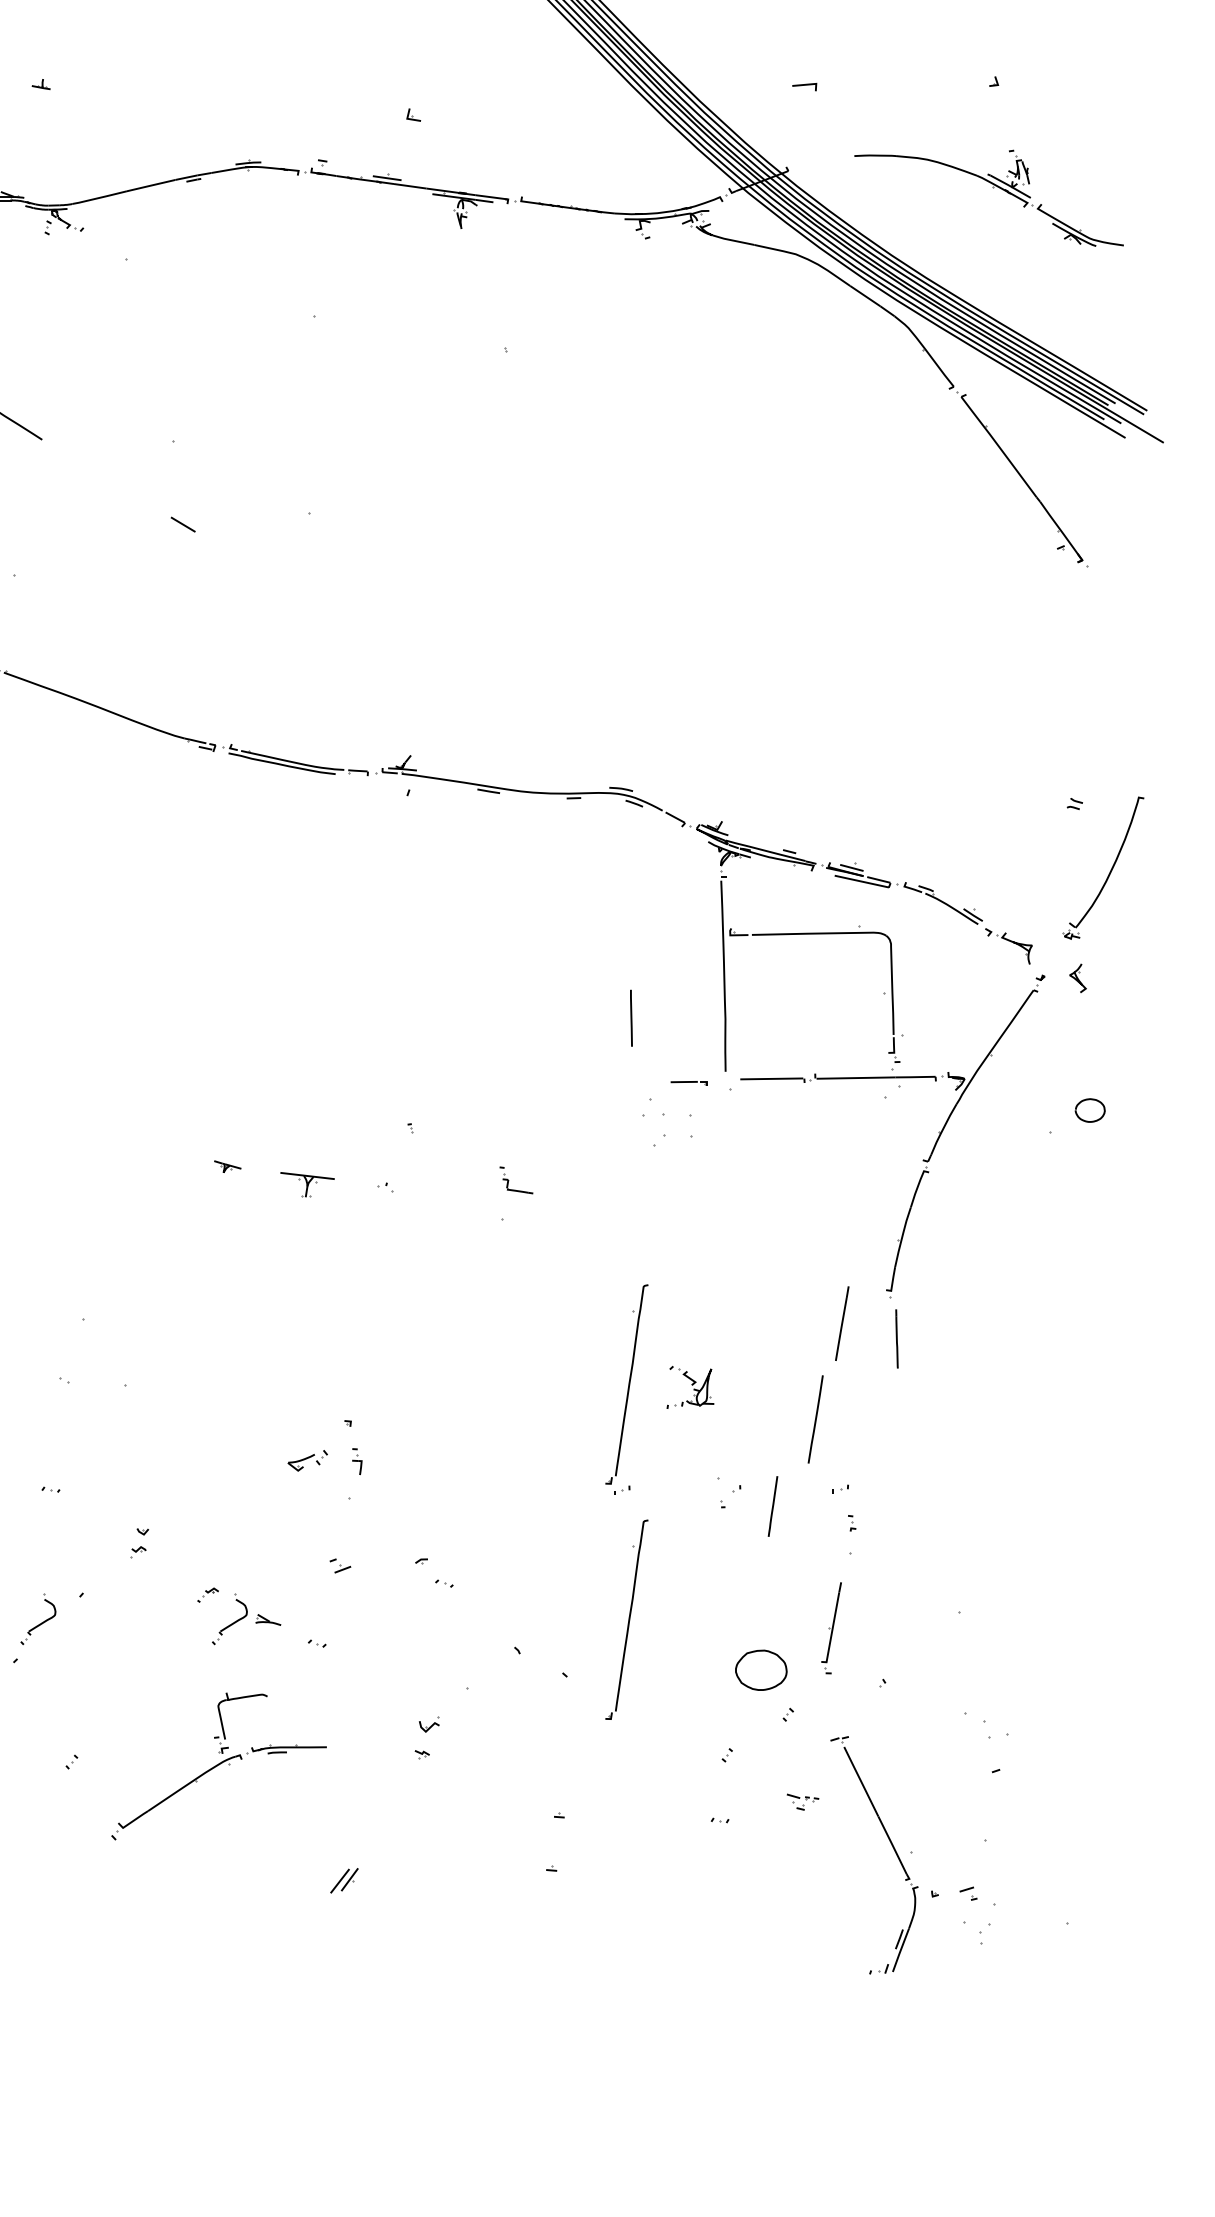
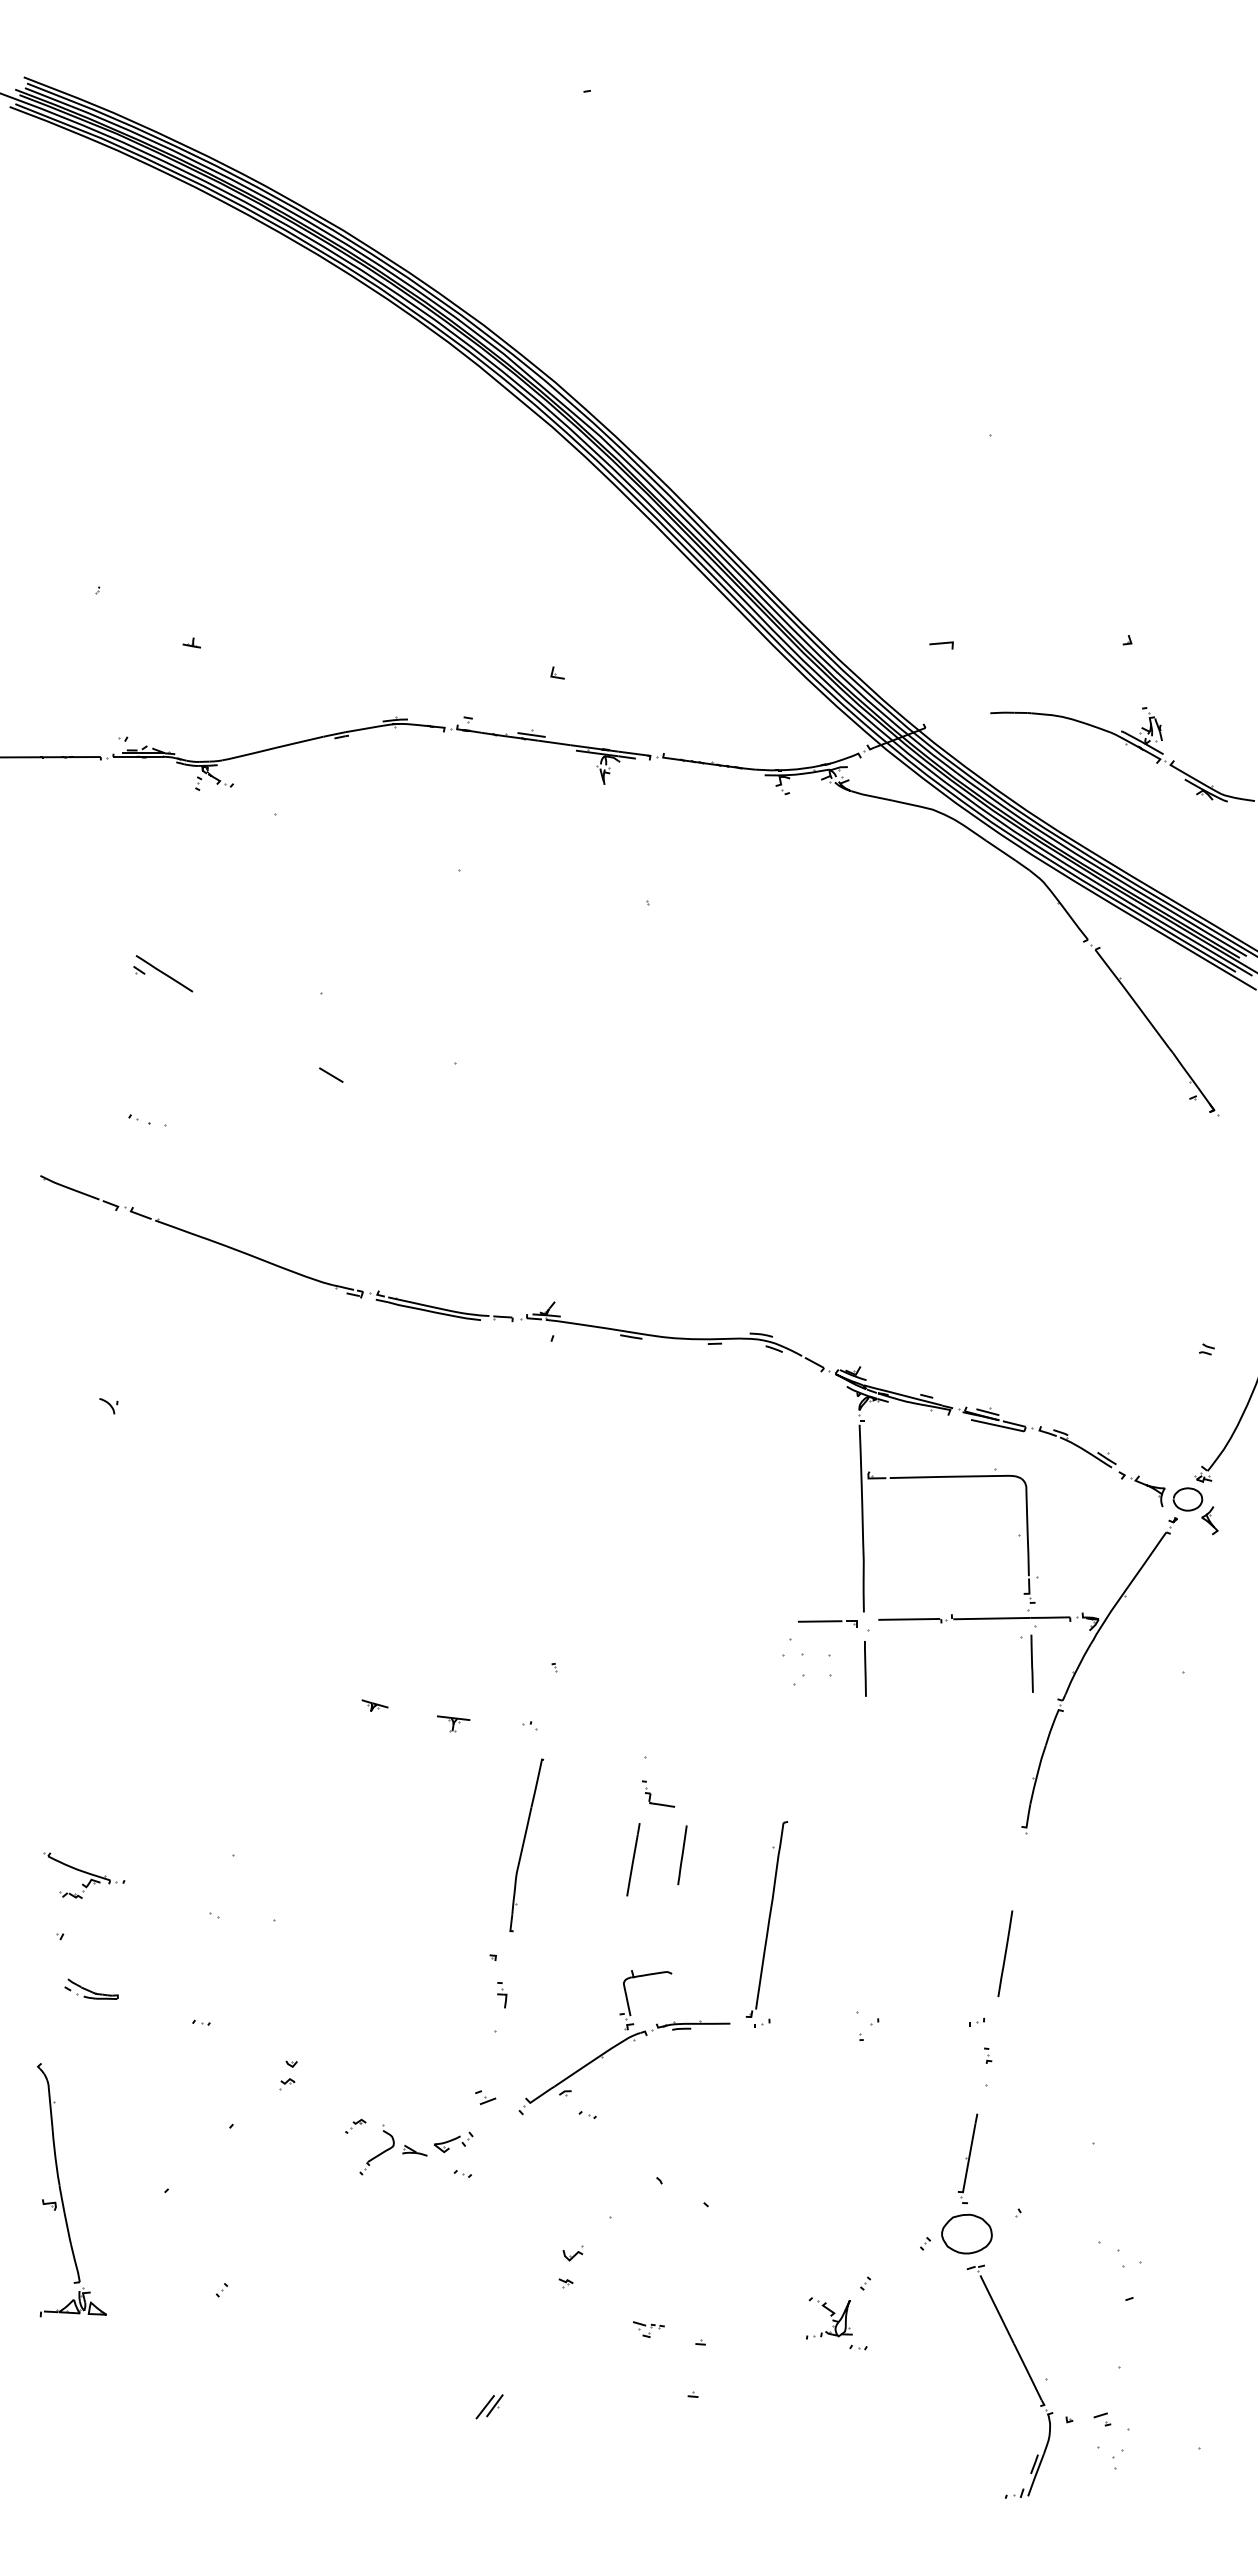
line: (631, 1017) -> (865, 1668), moved
part: (688, 1083) -> (827, 1623), size x1.67
curve: (1089, 1100) -> (1187, 1489), moved
part: (509, 1179) -> (651, 1793), moved
part: (307, 1184) -> (453, 1723), size x0.62
part: (382, 1309) -> (526, 1845), added
line: (842, 1323) -> (633, 1859), moved
line: (896, 1338) -> (1031, 1663), moved
part: (690, 1387) -> (829, 2318), moved
line: (815, 1419) -> (1005, 1953), moved
part: (307, 1460) -> (453, 2142), moved
line: (773, 1506) -> (682, 1855), moved
part: (37, 1618) -> (188, 2149), removed
part: (626, 1619) -> (766, 2150), removed
part: (760, 1669) -> (966, 2233), moved
part: (219, 1766) -> (624, 2042), moved
part: (802, 1802) -> (648, 2329), moved

